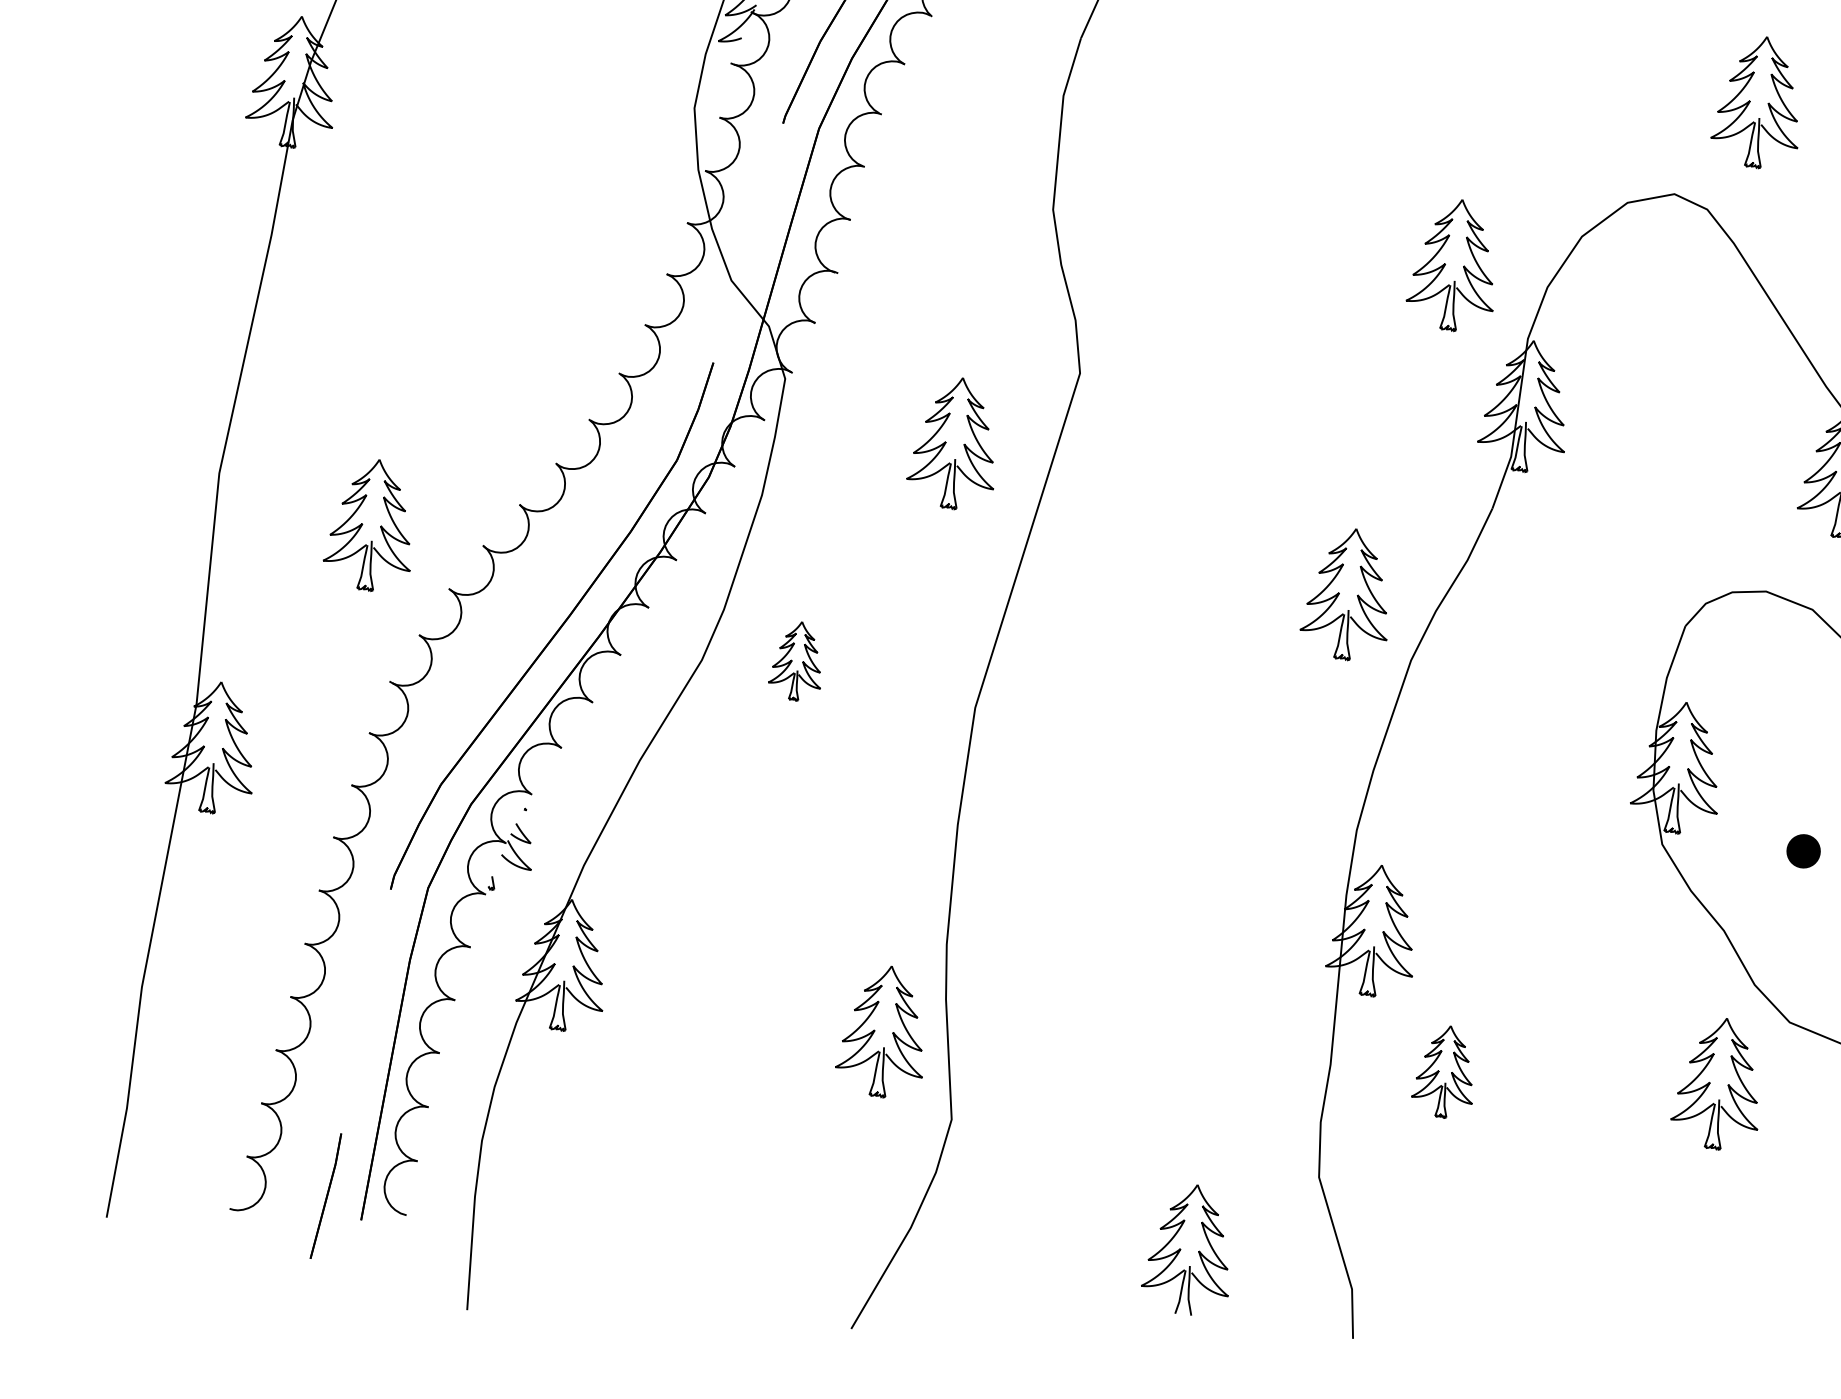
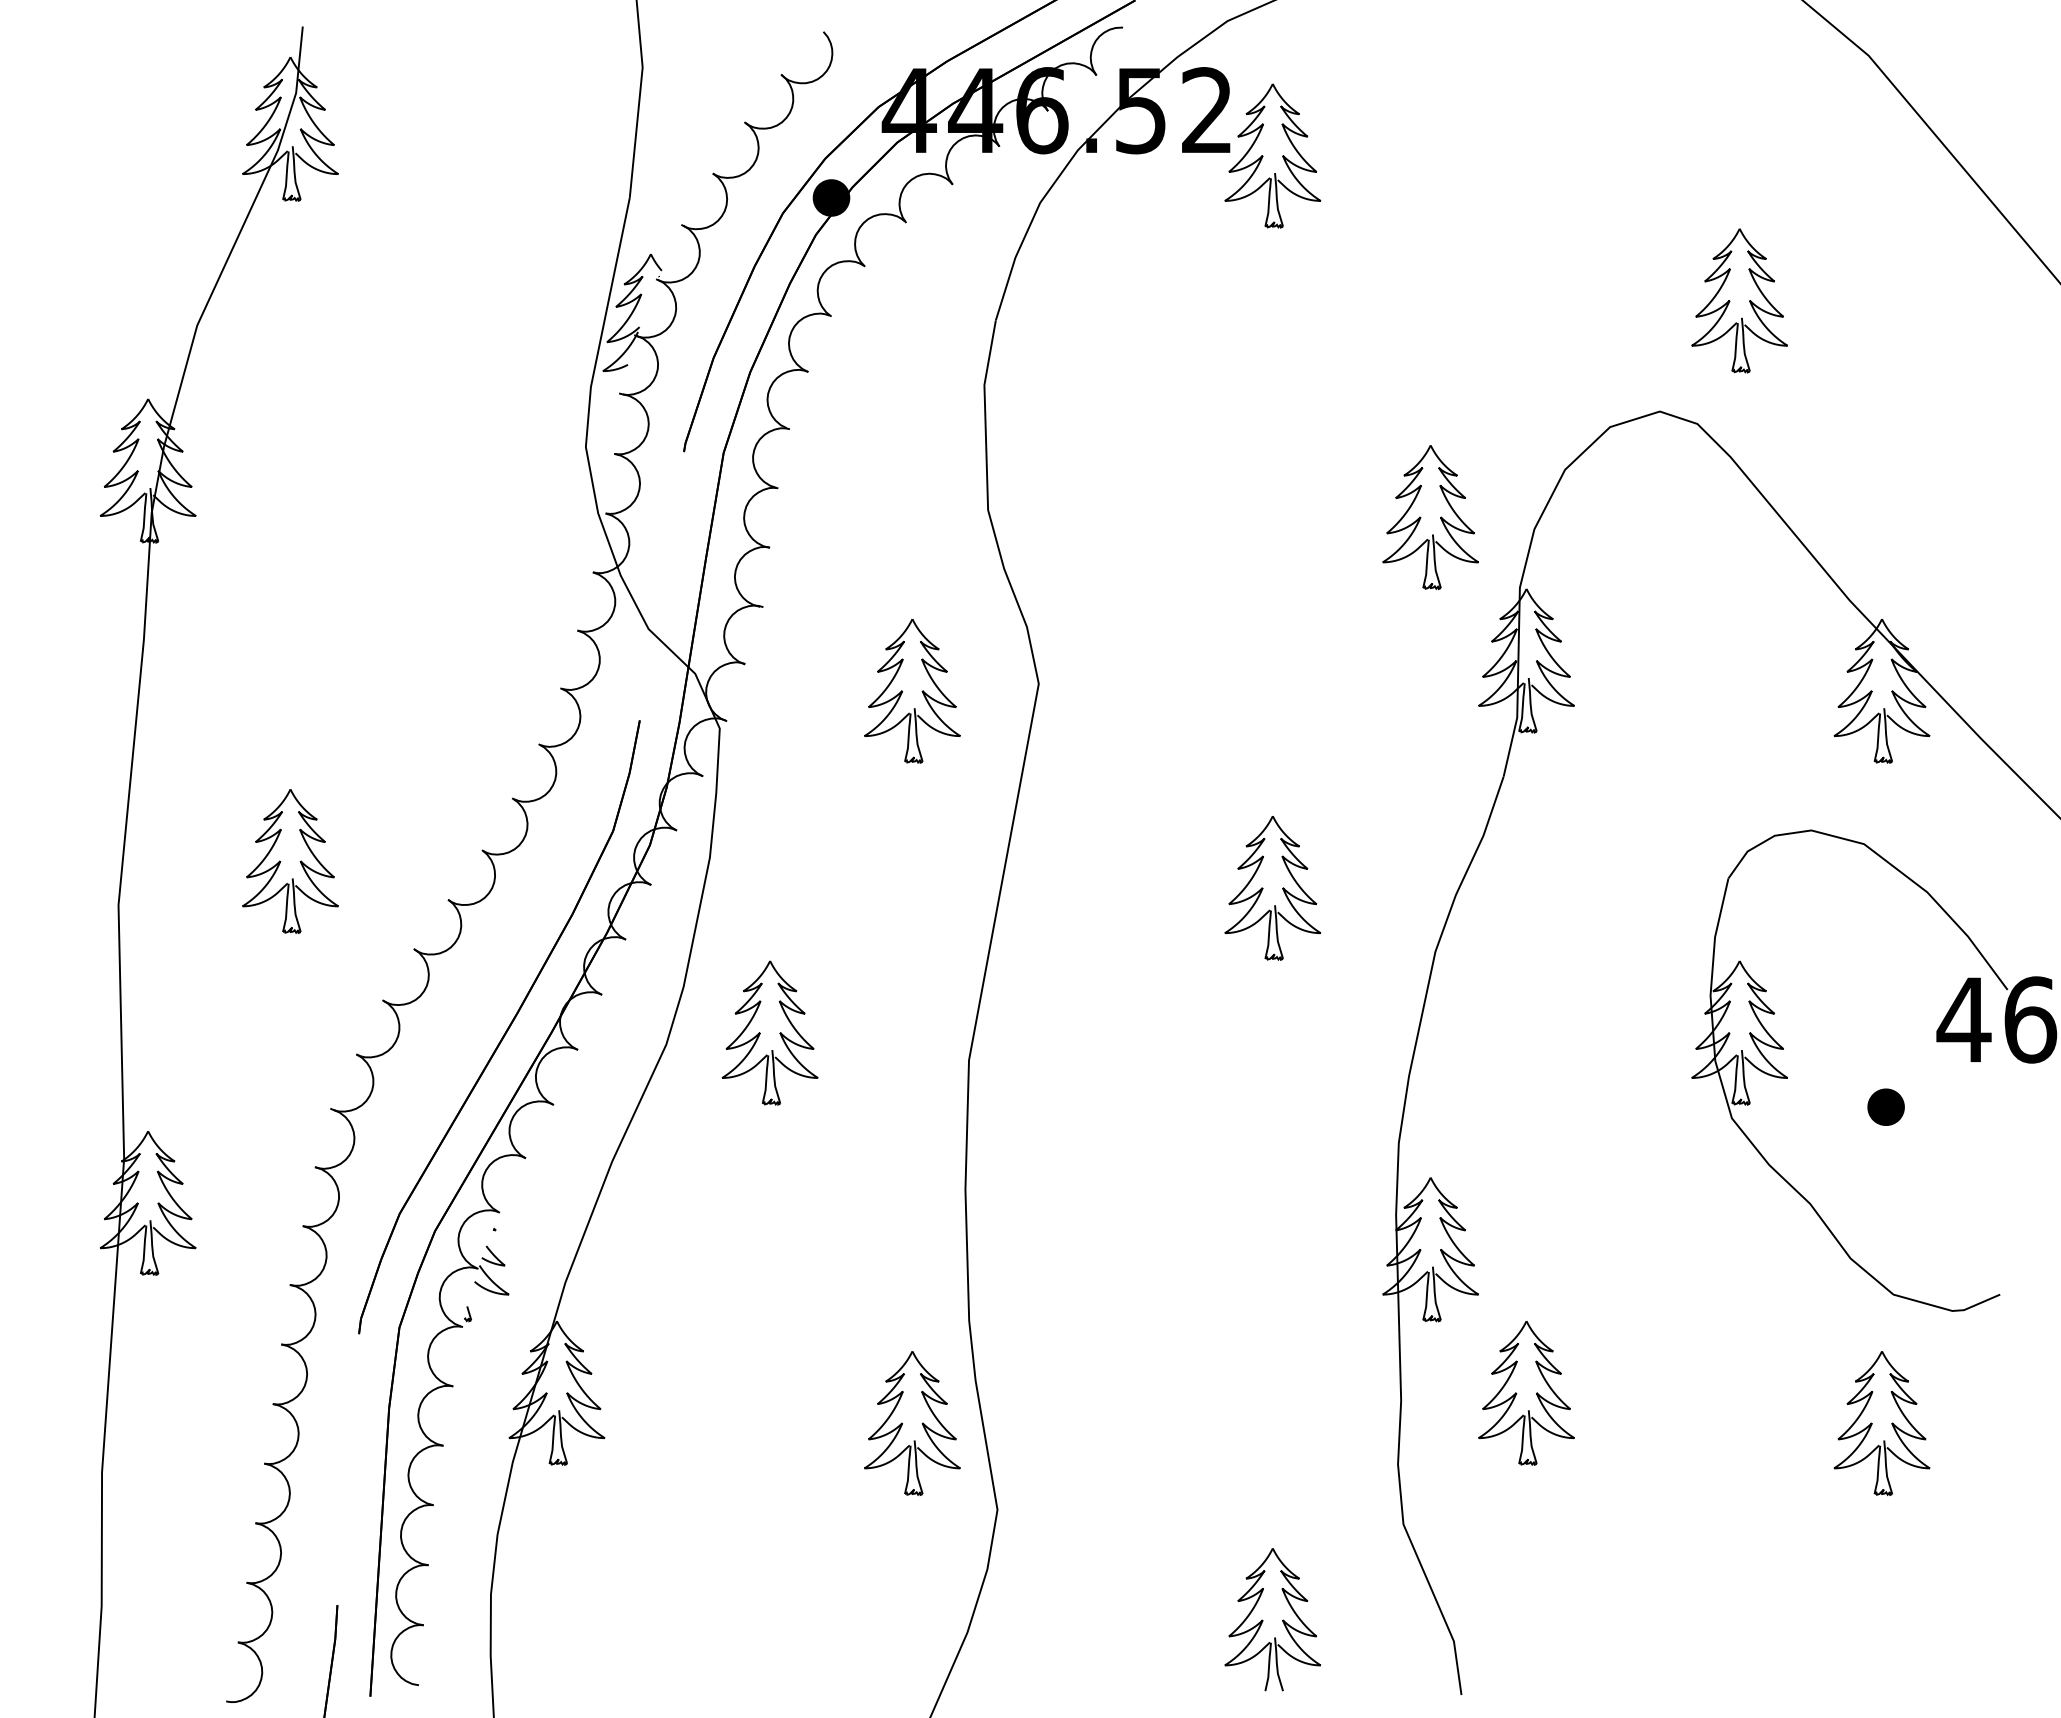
part: (955, 443) -> (912, 691), moved
part: (371, 525) -> (290, 861), moved
part: (1348, 594) -> (1272, 888), moved
part: (796, 660) -> (769, 1032), size x1.67
part: (1445, 1071) -> (1526, 1393), size x1.43
part: (1718, 1083) -> (1881, 1423), moved

